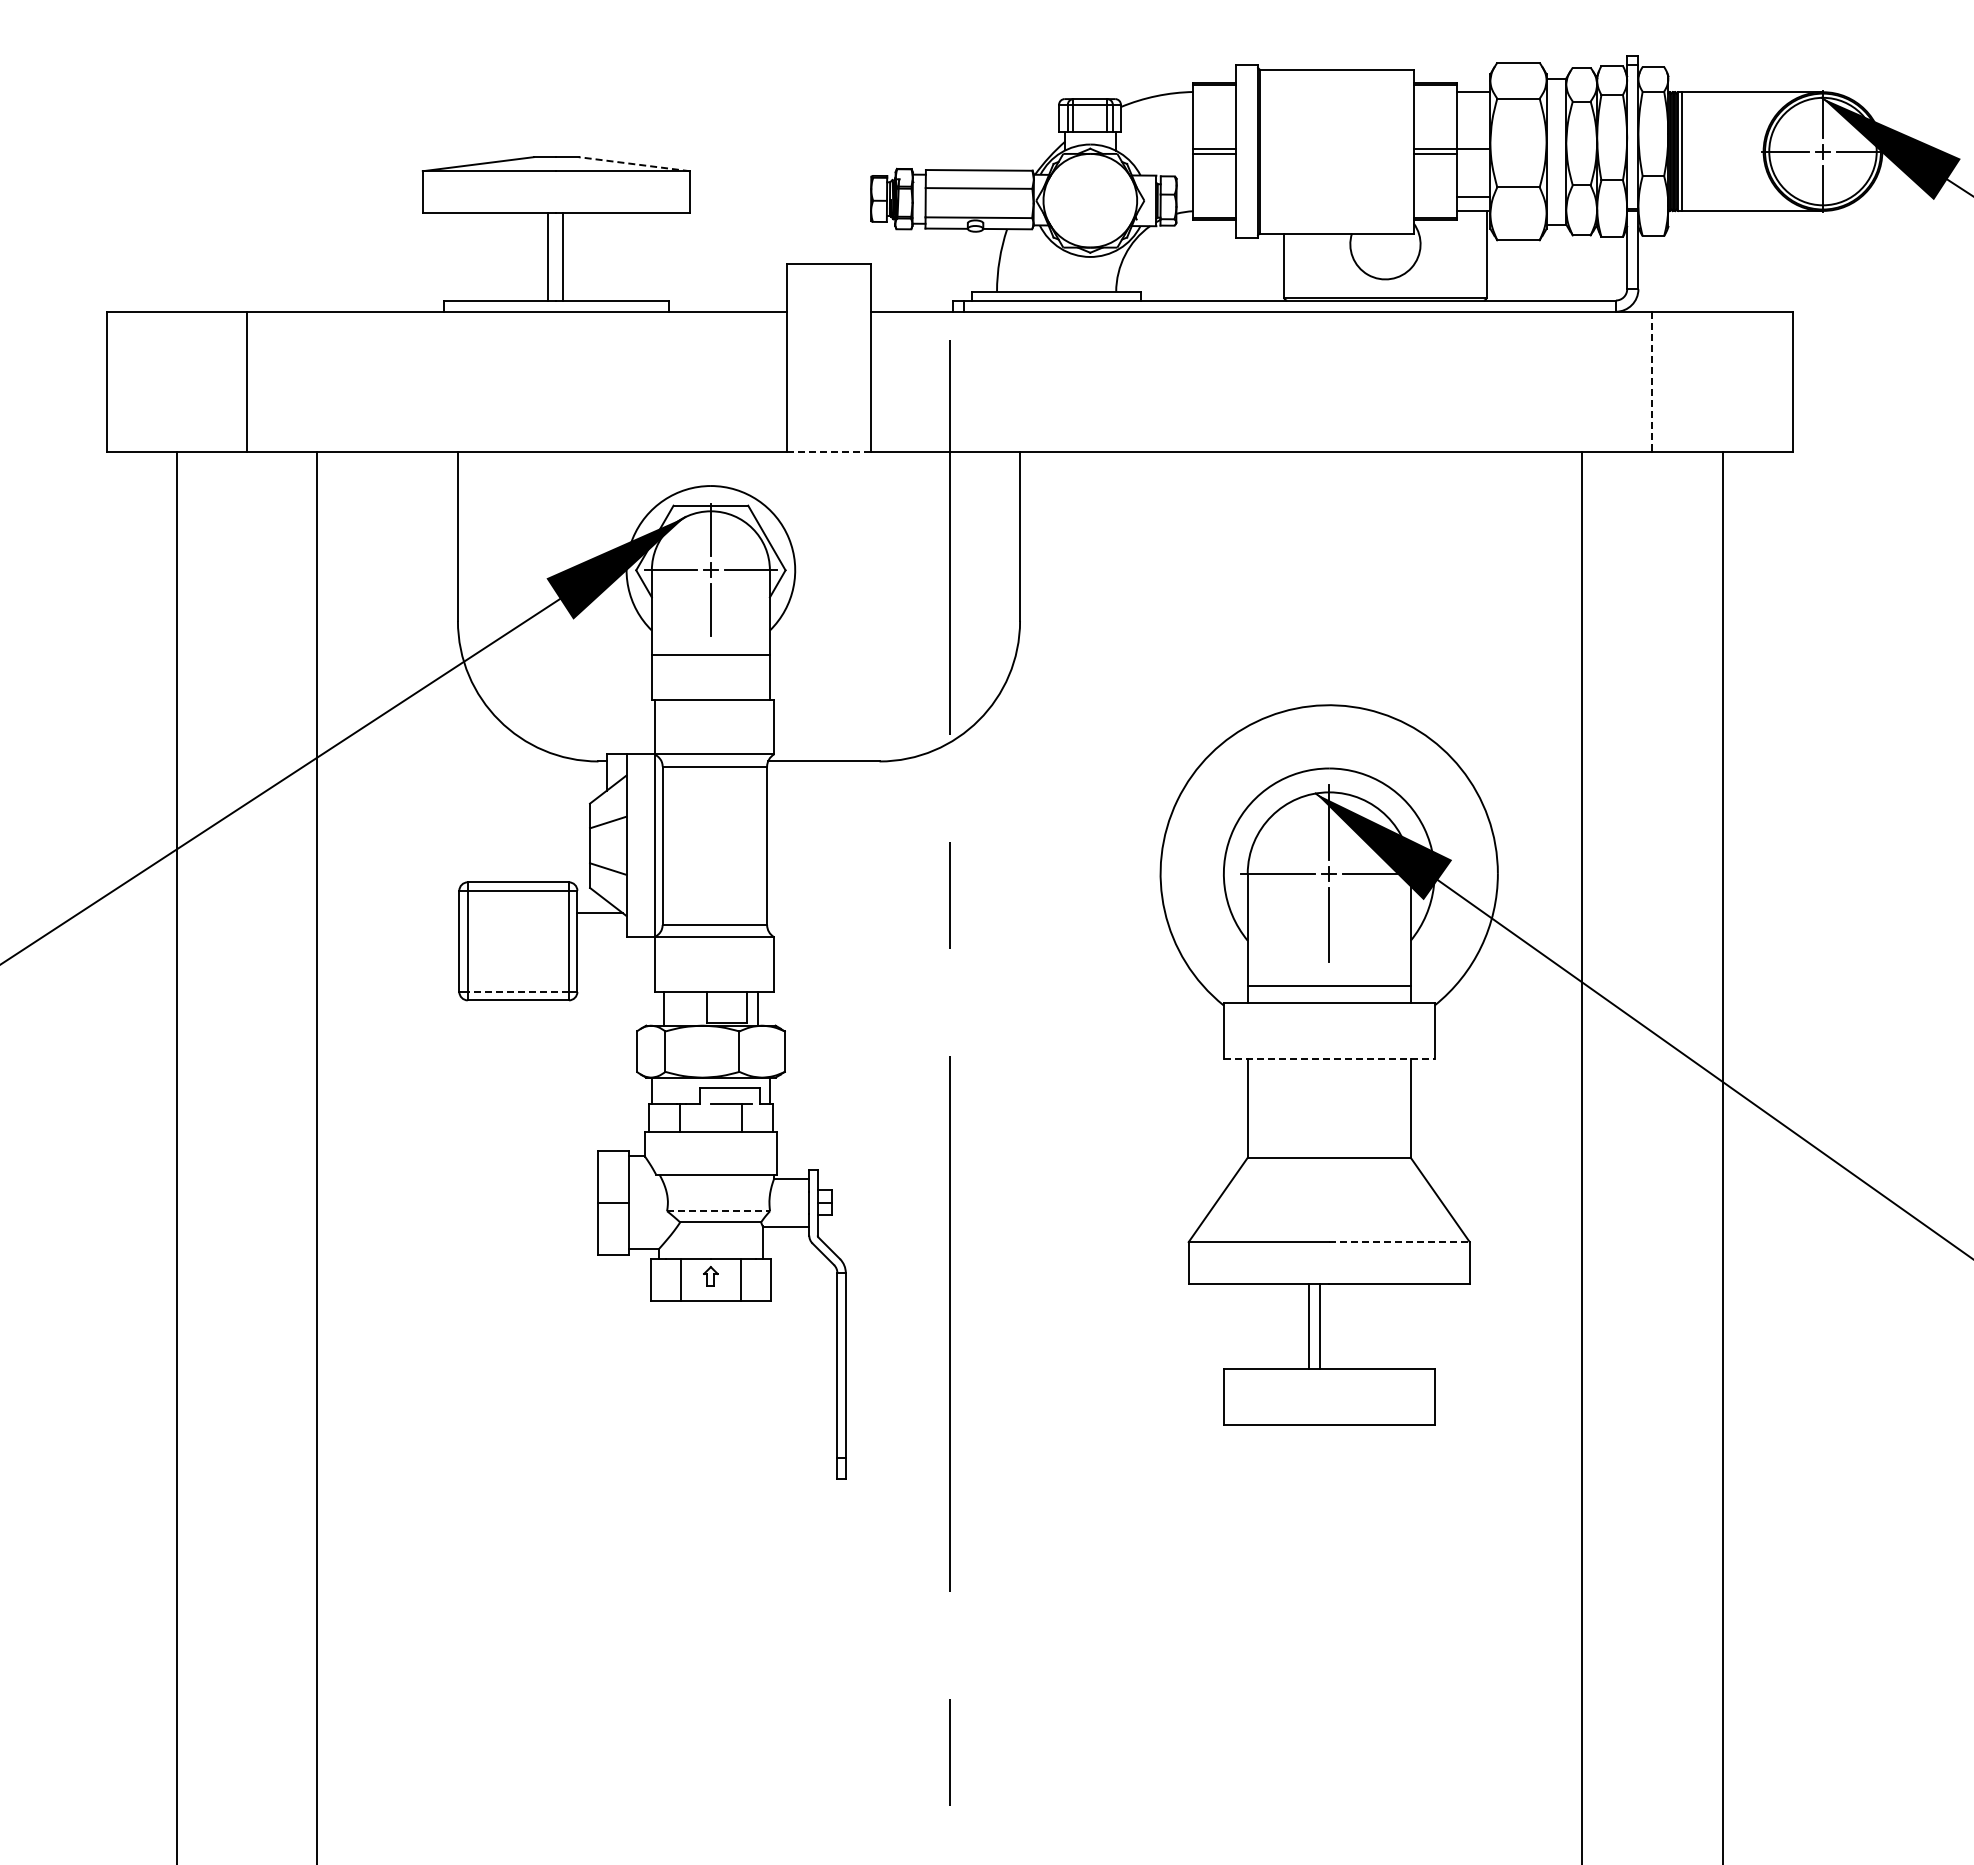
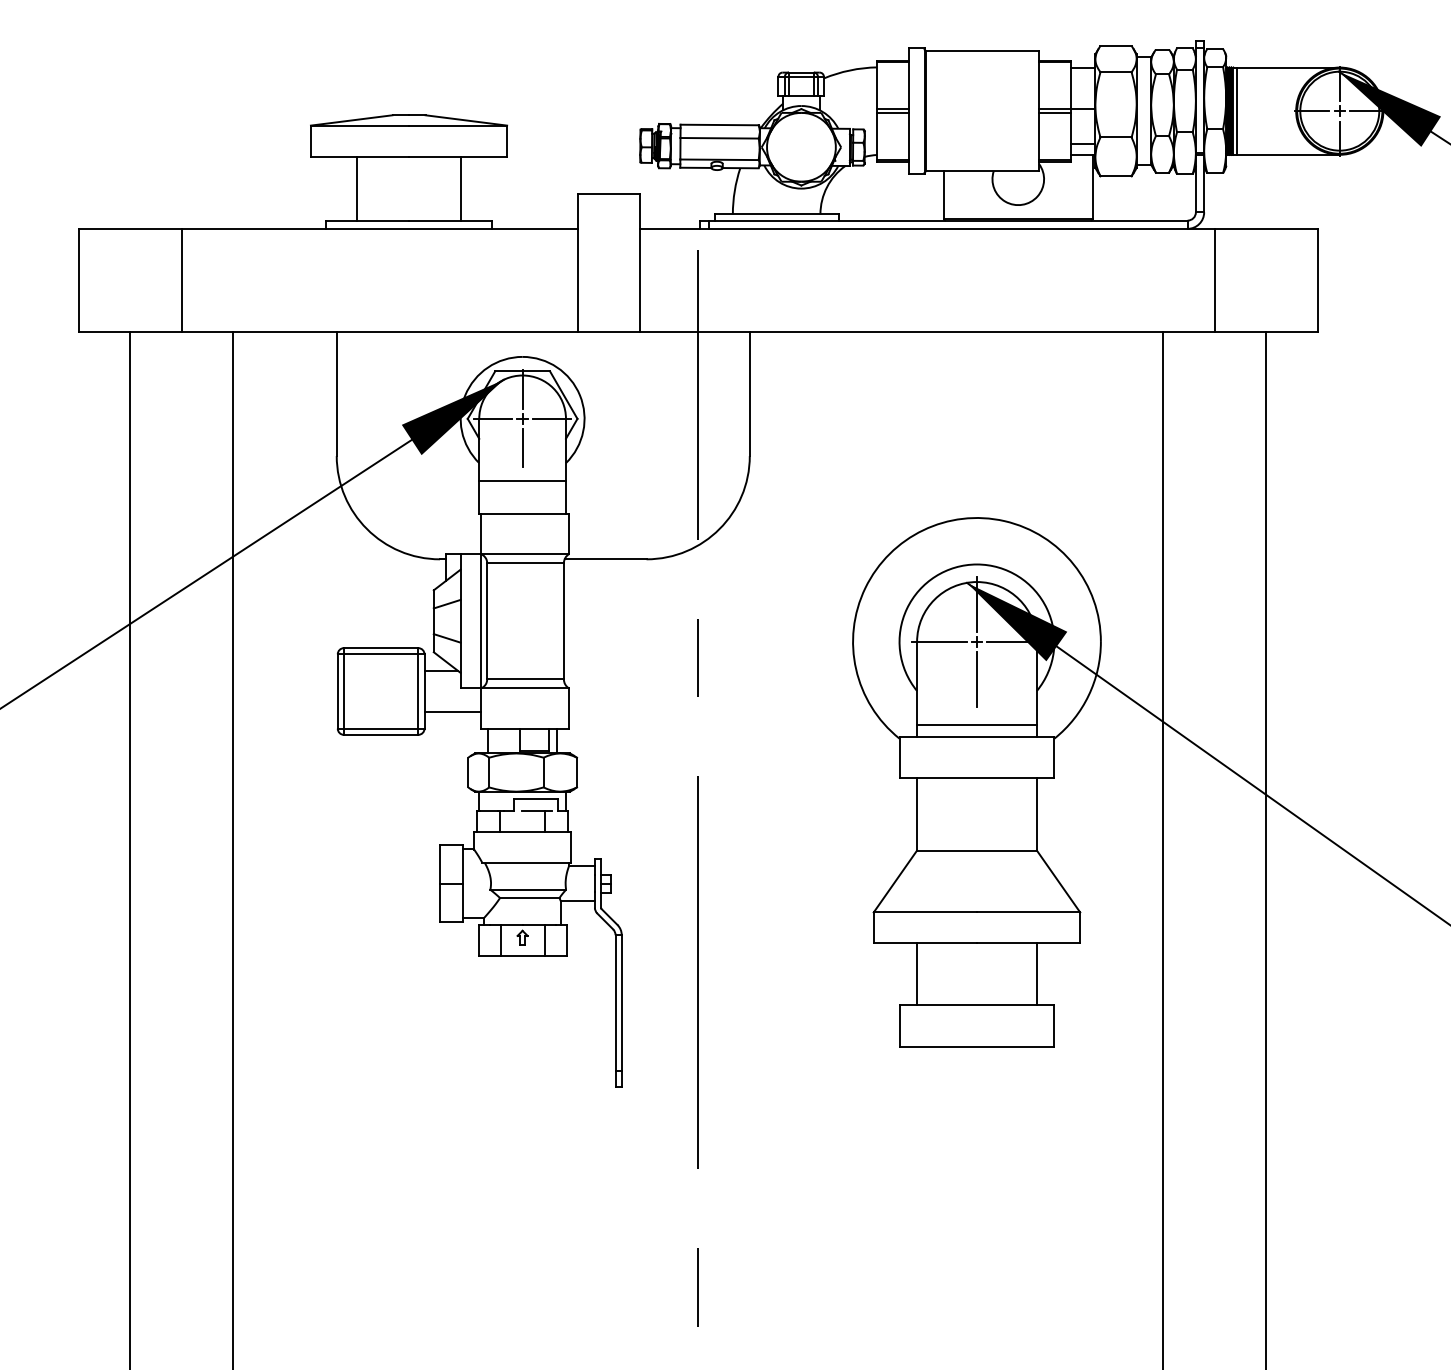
line: (634, 164) -> (466, 120), dashed -> solid
line: (548, 256) -> (357, 188), moved
line: (562, 256) -> (460, 188), moved
line: (1652, 382) -> (1214, 280), dashed -> solid
line: (829, 452) -> (609, 332), dashed -> solid
line: (615, 969) -> (452, 712), added
line: (518, 991) -> (381, 728), dashed -> solid
line: (1329, 1059) -> (977, 778), dashed -> solid
line: (719, 1211) -> (528, 890), dashed -> solid
line: (1400, 1242) -> (1029, 912), dashed -> solid
line: (1308, 1326) -> (1036, 974), moved
line: (1319, 1326) -> (916, 974), moved

